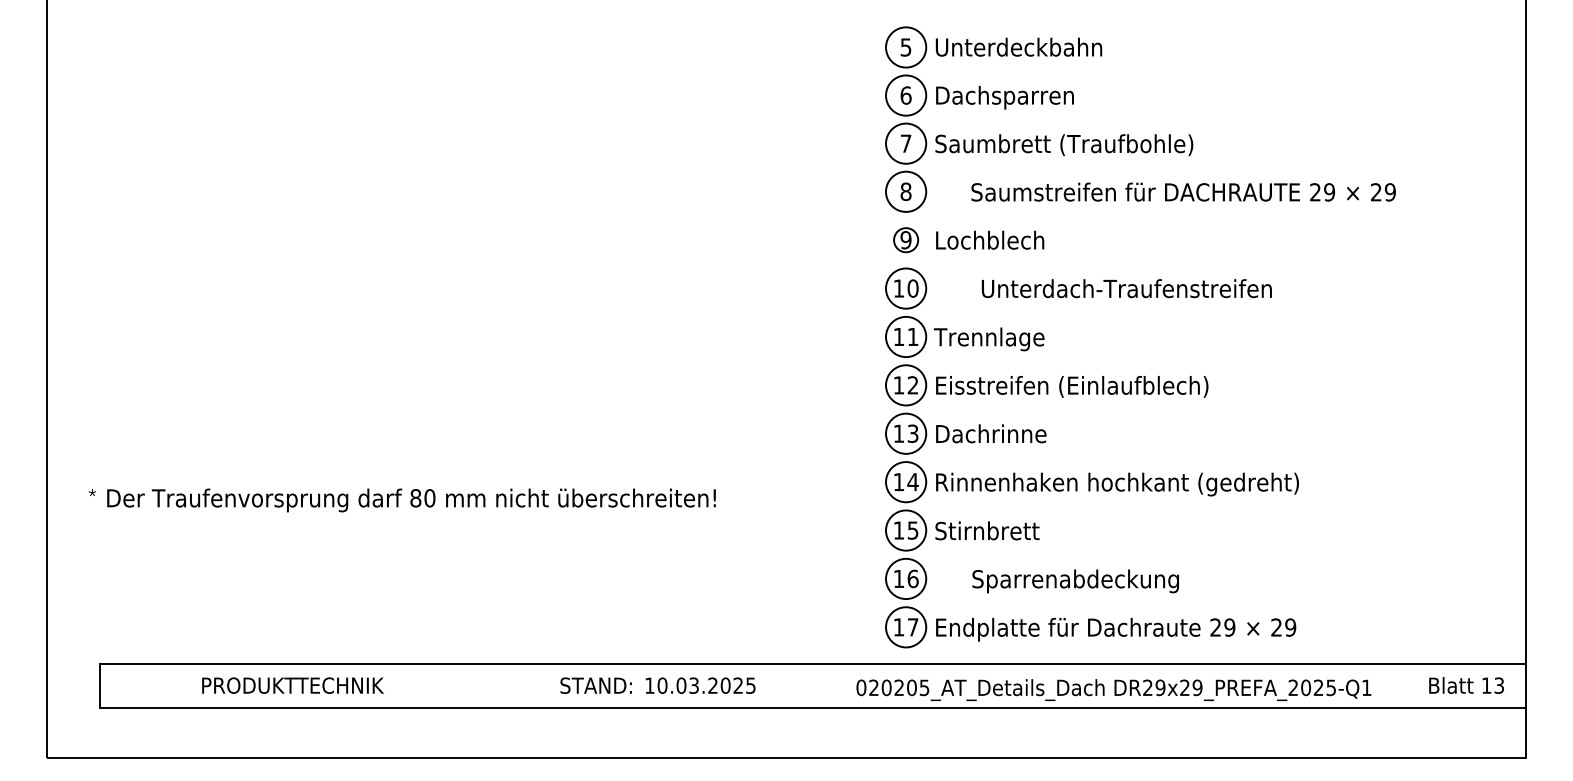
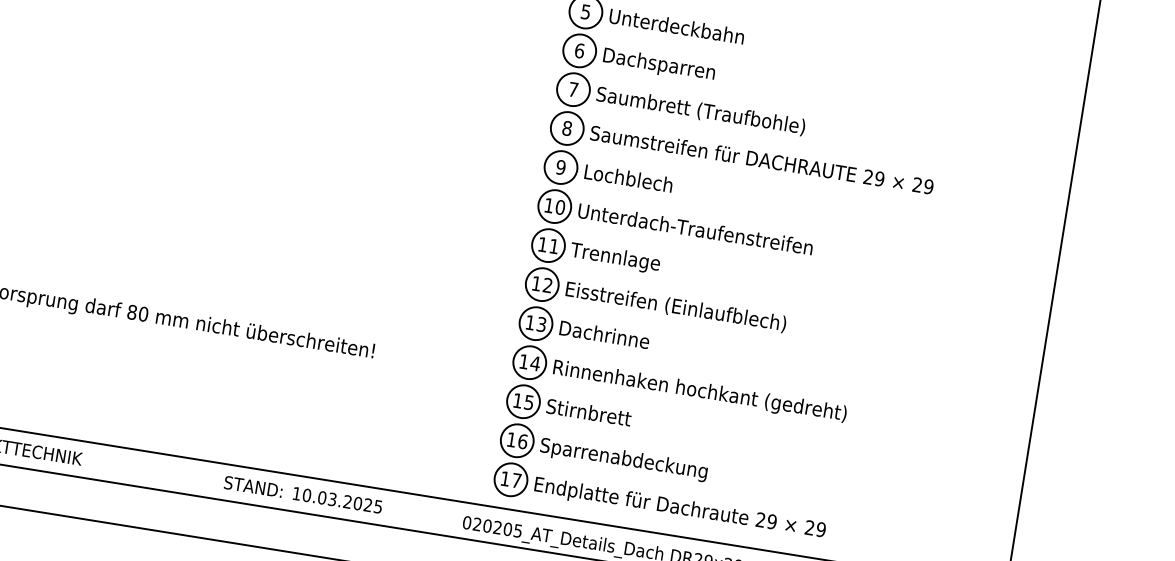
text: (1183, 191) -> (762, 159), moved
circle: (906, 240) -> (561, 167), size x1.67
text: (1126, 288) -> (695, 229), moved
text: (1075, 581) -> (623, 459), moved

